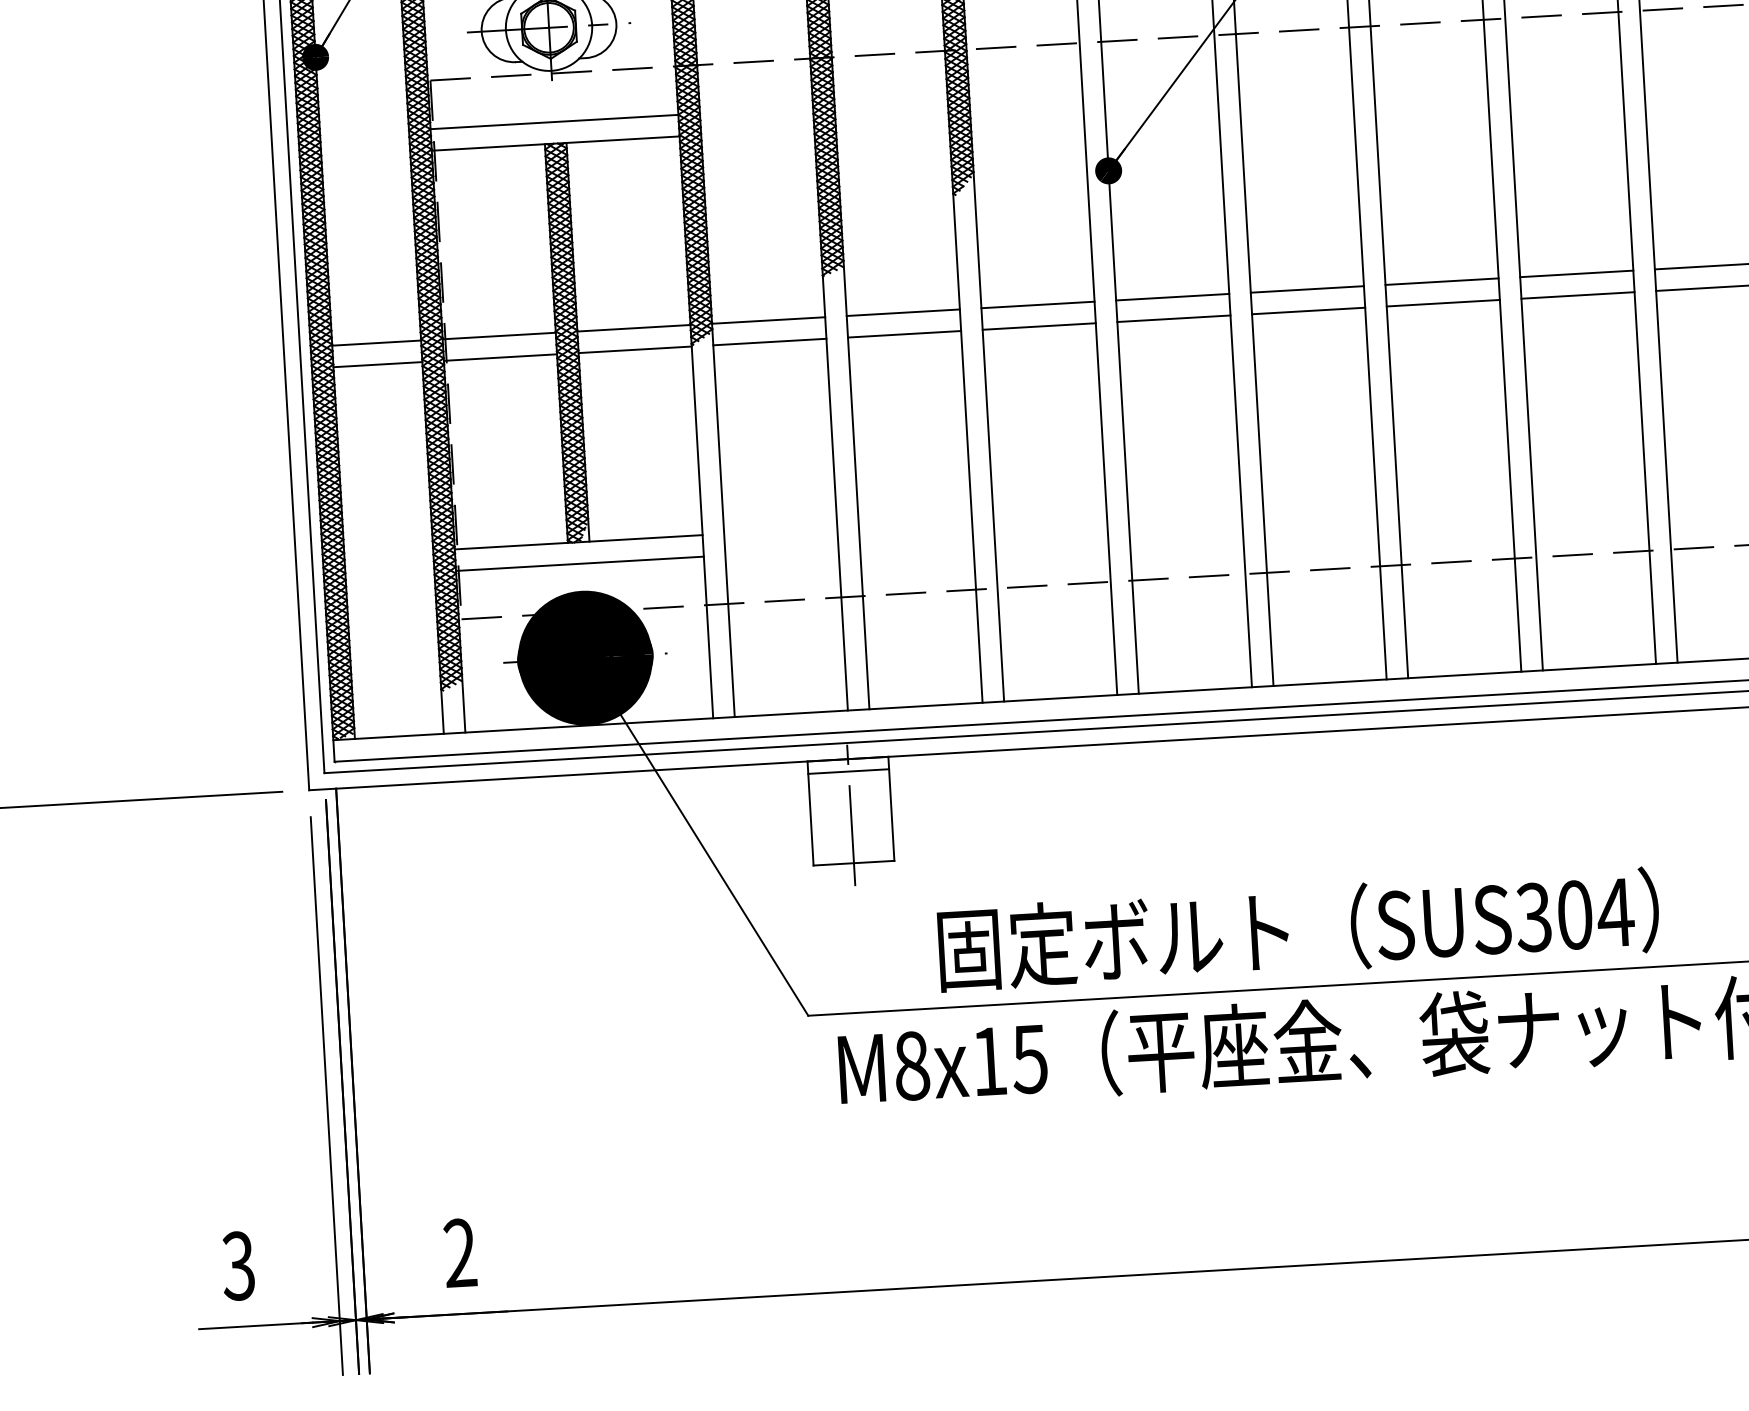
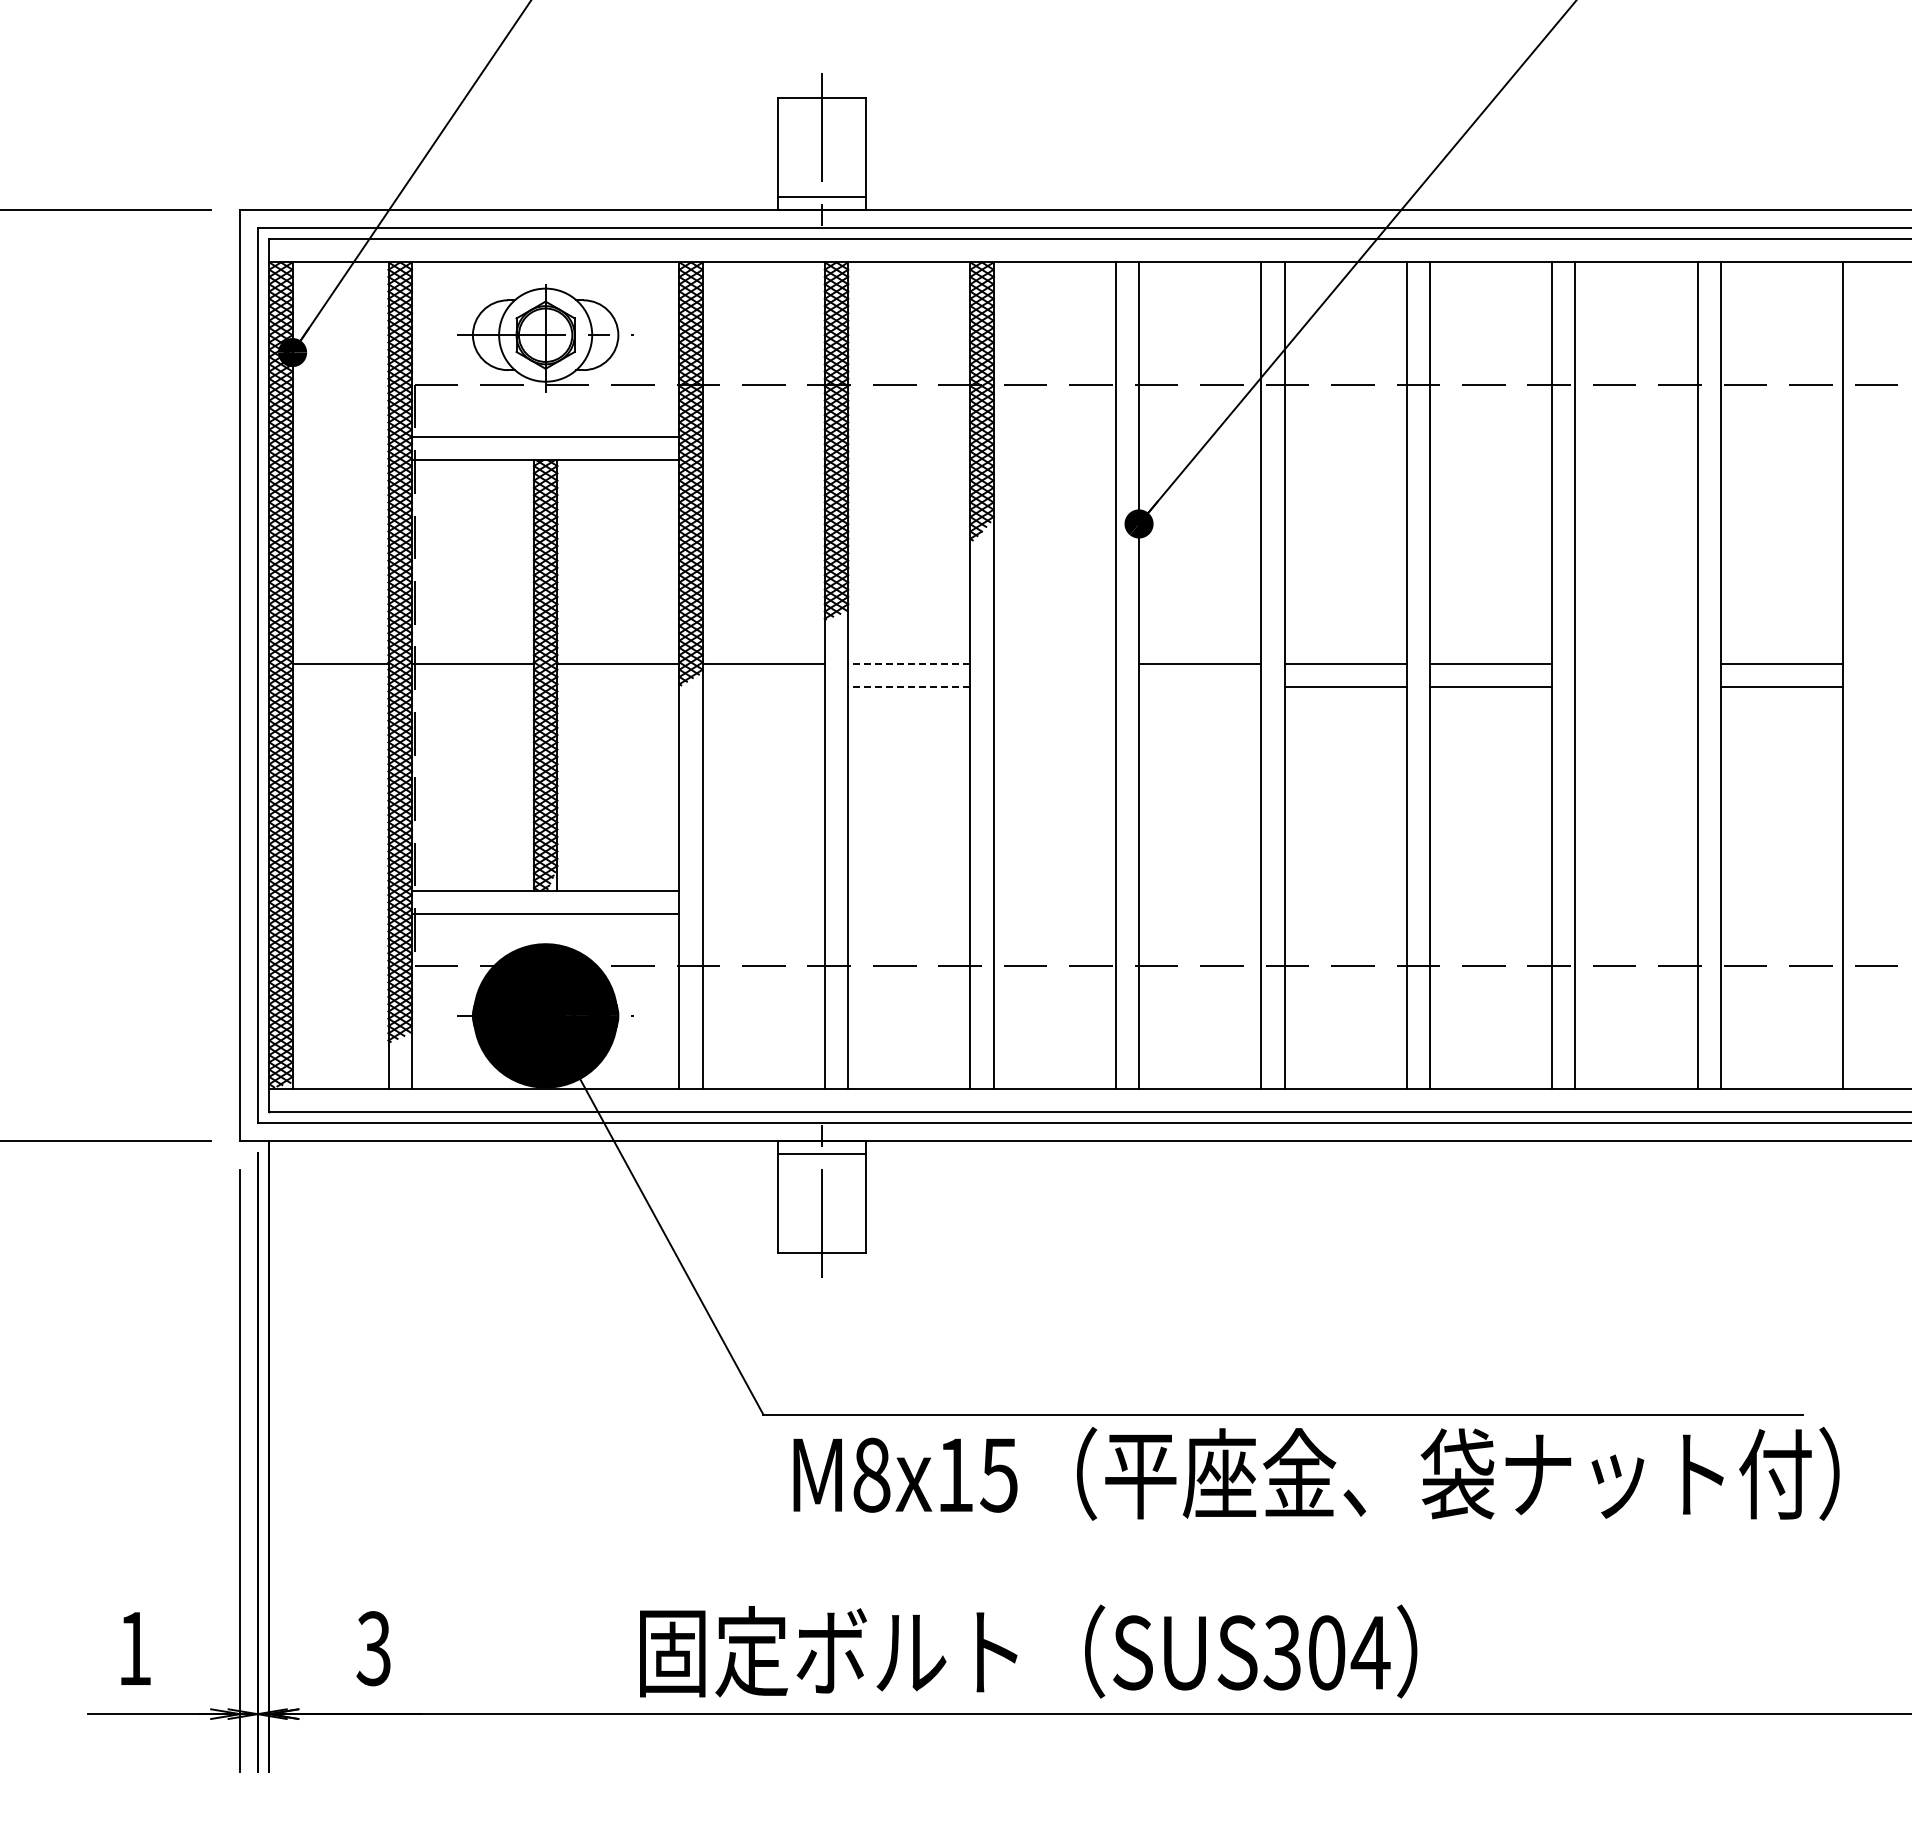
line: (1576, 273) -> (1636, 663), removed
line: (1578, 295) -> (1636, 687), removed
line: (1037, 304) -> (1054, 663), removed
line: (902, 312) -> (908, 663), solid -> dashed
line: (1174, 319) -> (1200, 687), removed
line: (1039, 326) -> (1054, 687), removed
line: (903, 334) -> (908, 687), solid -> dashed
line: (769, 342) -> (763, 687), removed
line: (635, 350) -> (618, 687), removed
line: (500, 357) -> (472, 687), removed
line: (377, 364) -> (340, 687), removed
text: (1298, 929) -> (1028, 1651), moved
text: (459, 1253) -> (373, 1648), 2 -> 3
text: (238, 1265) -> (134, 1648), 3 -> 1

